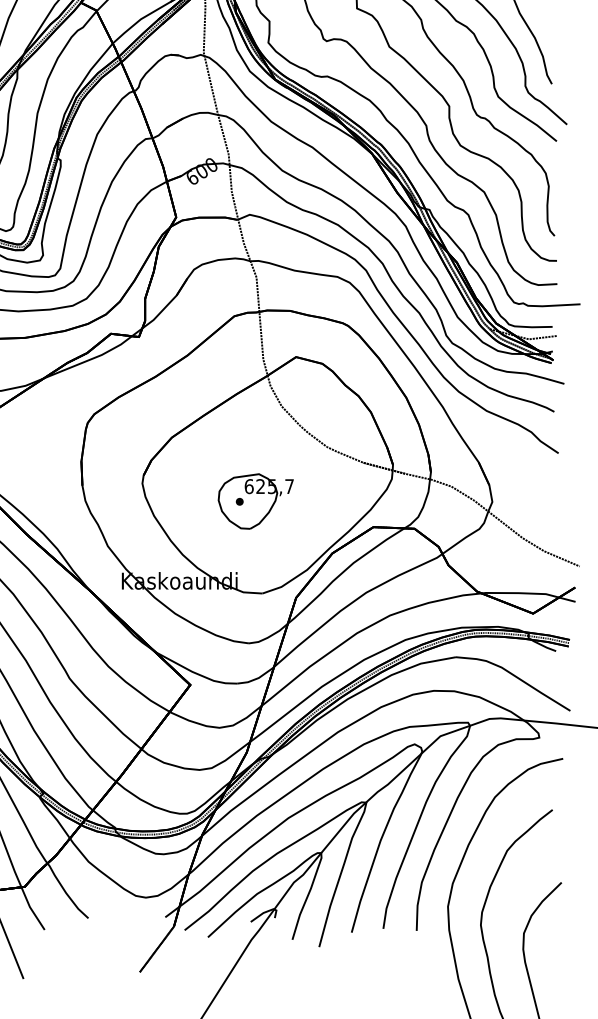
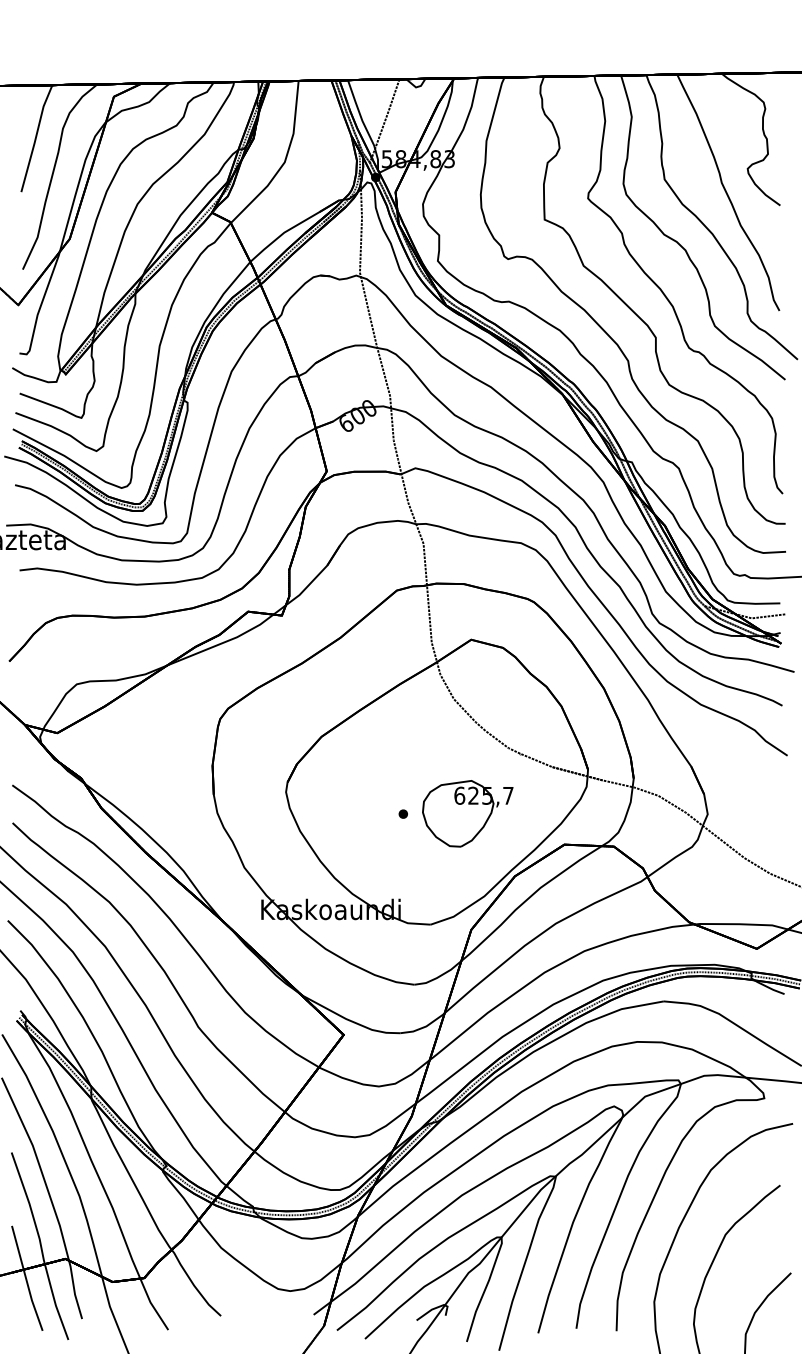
part: (255, 501) -> (467, 813), moved

